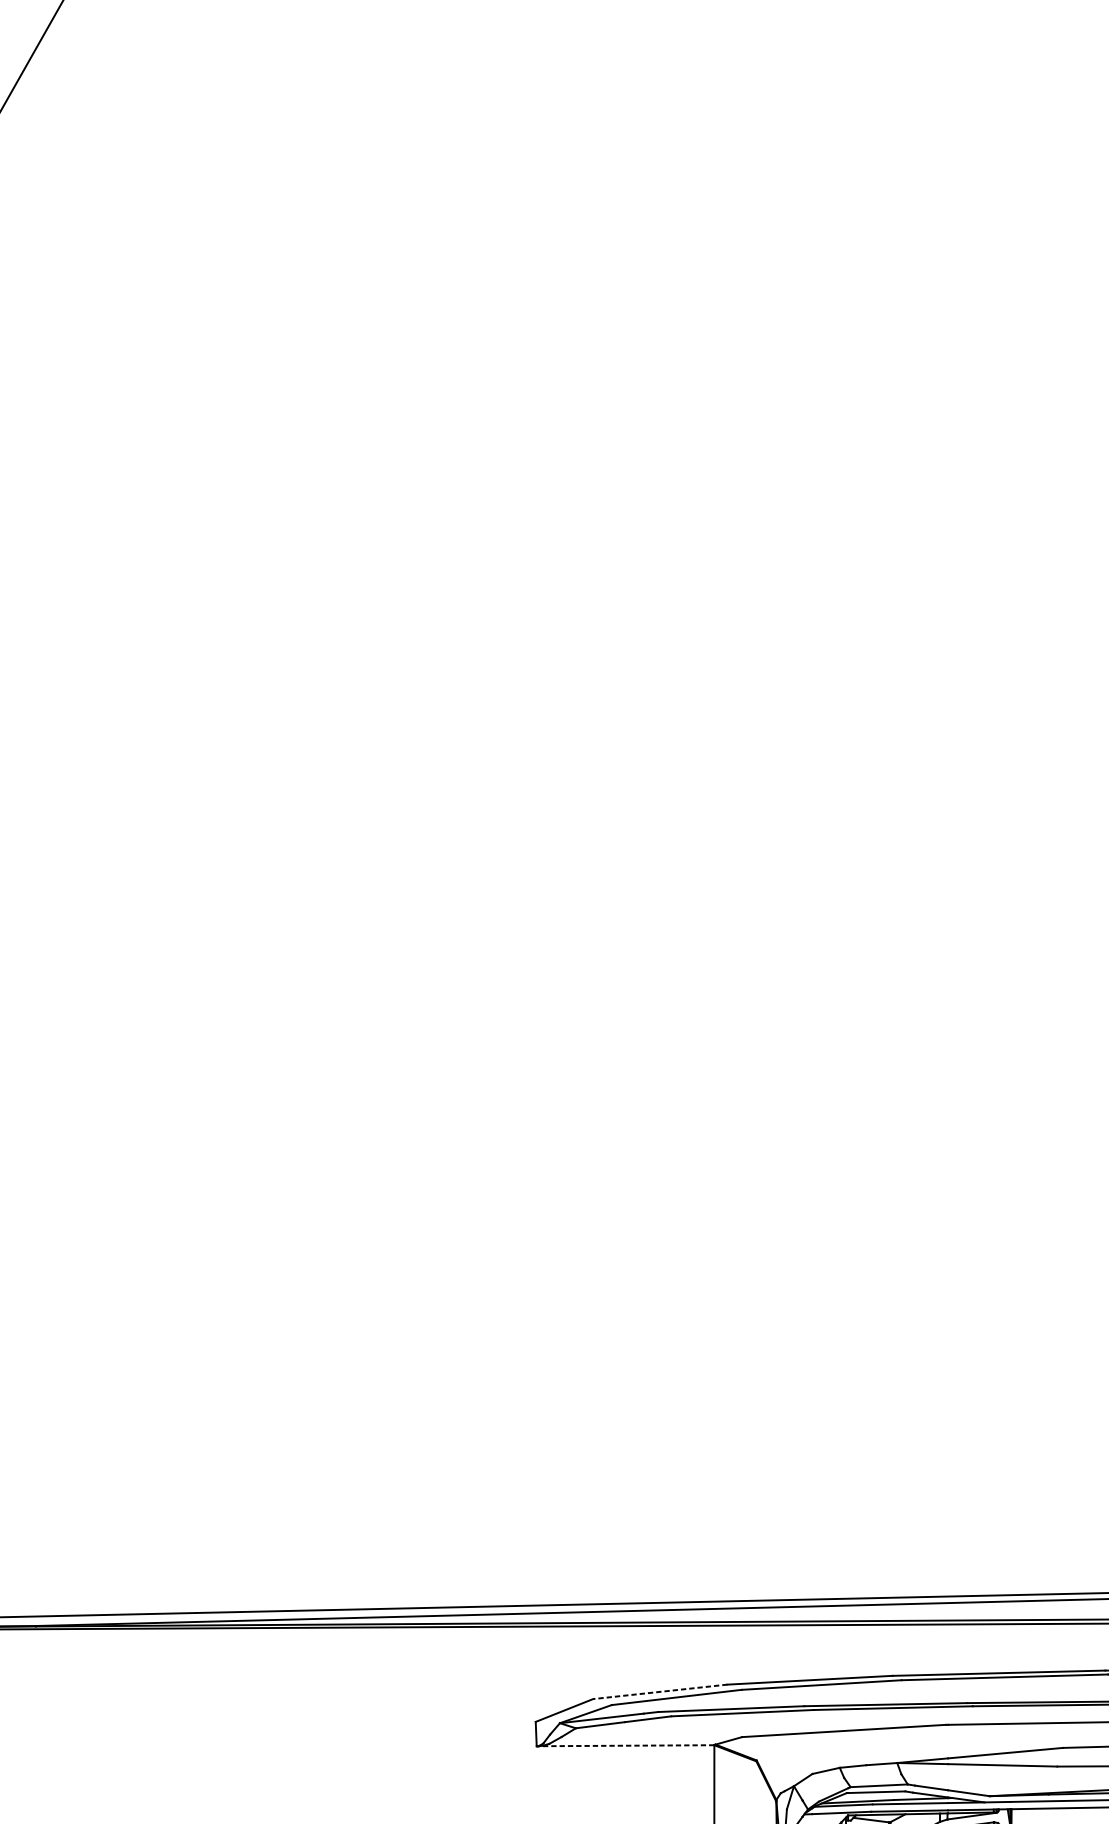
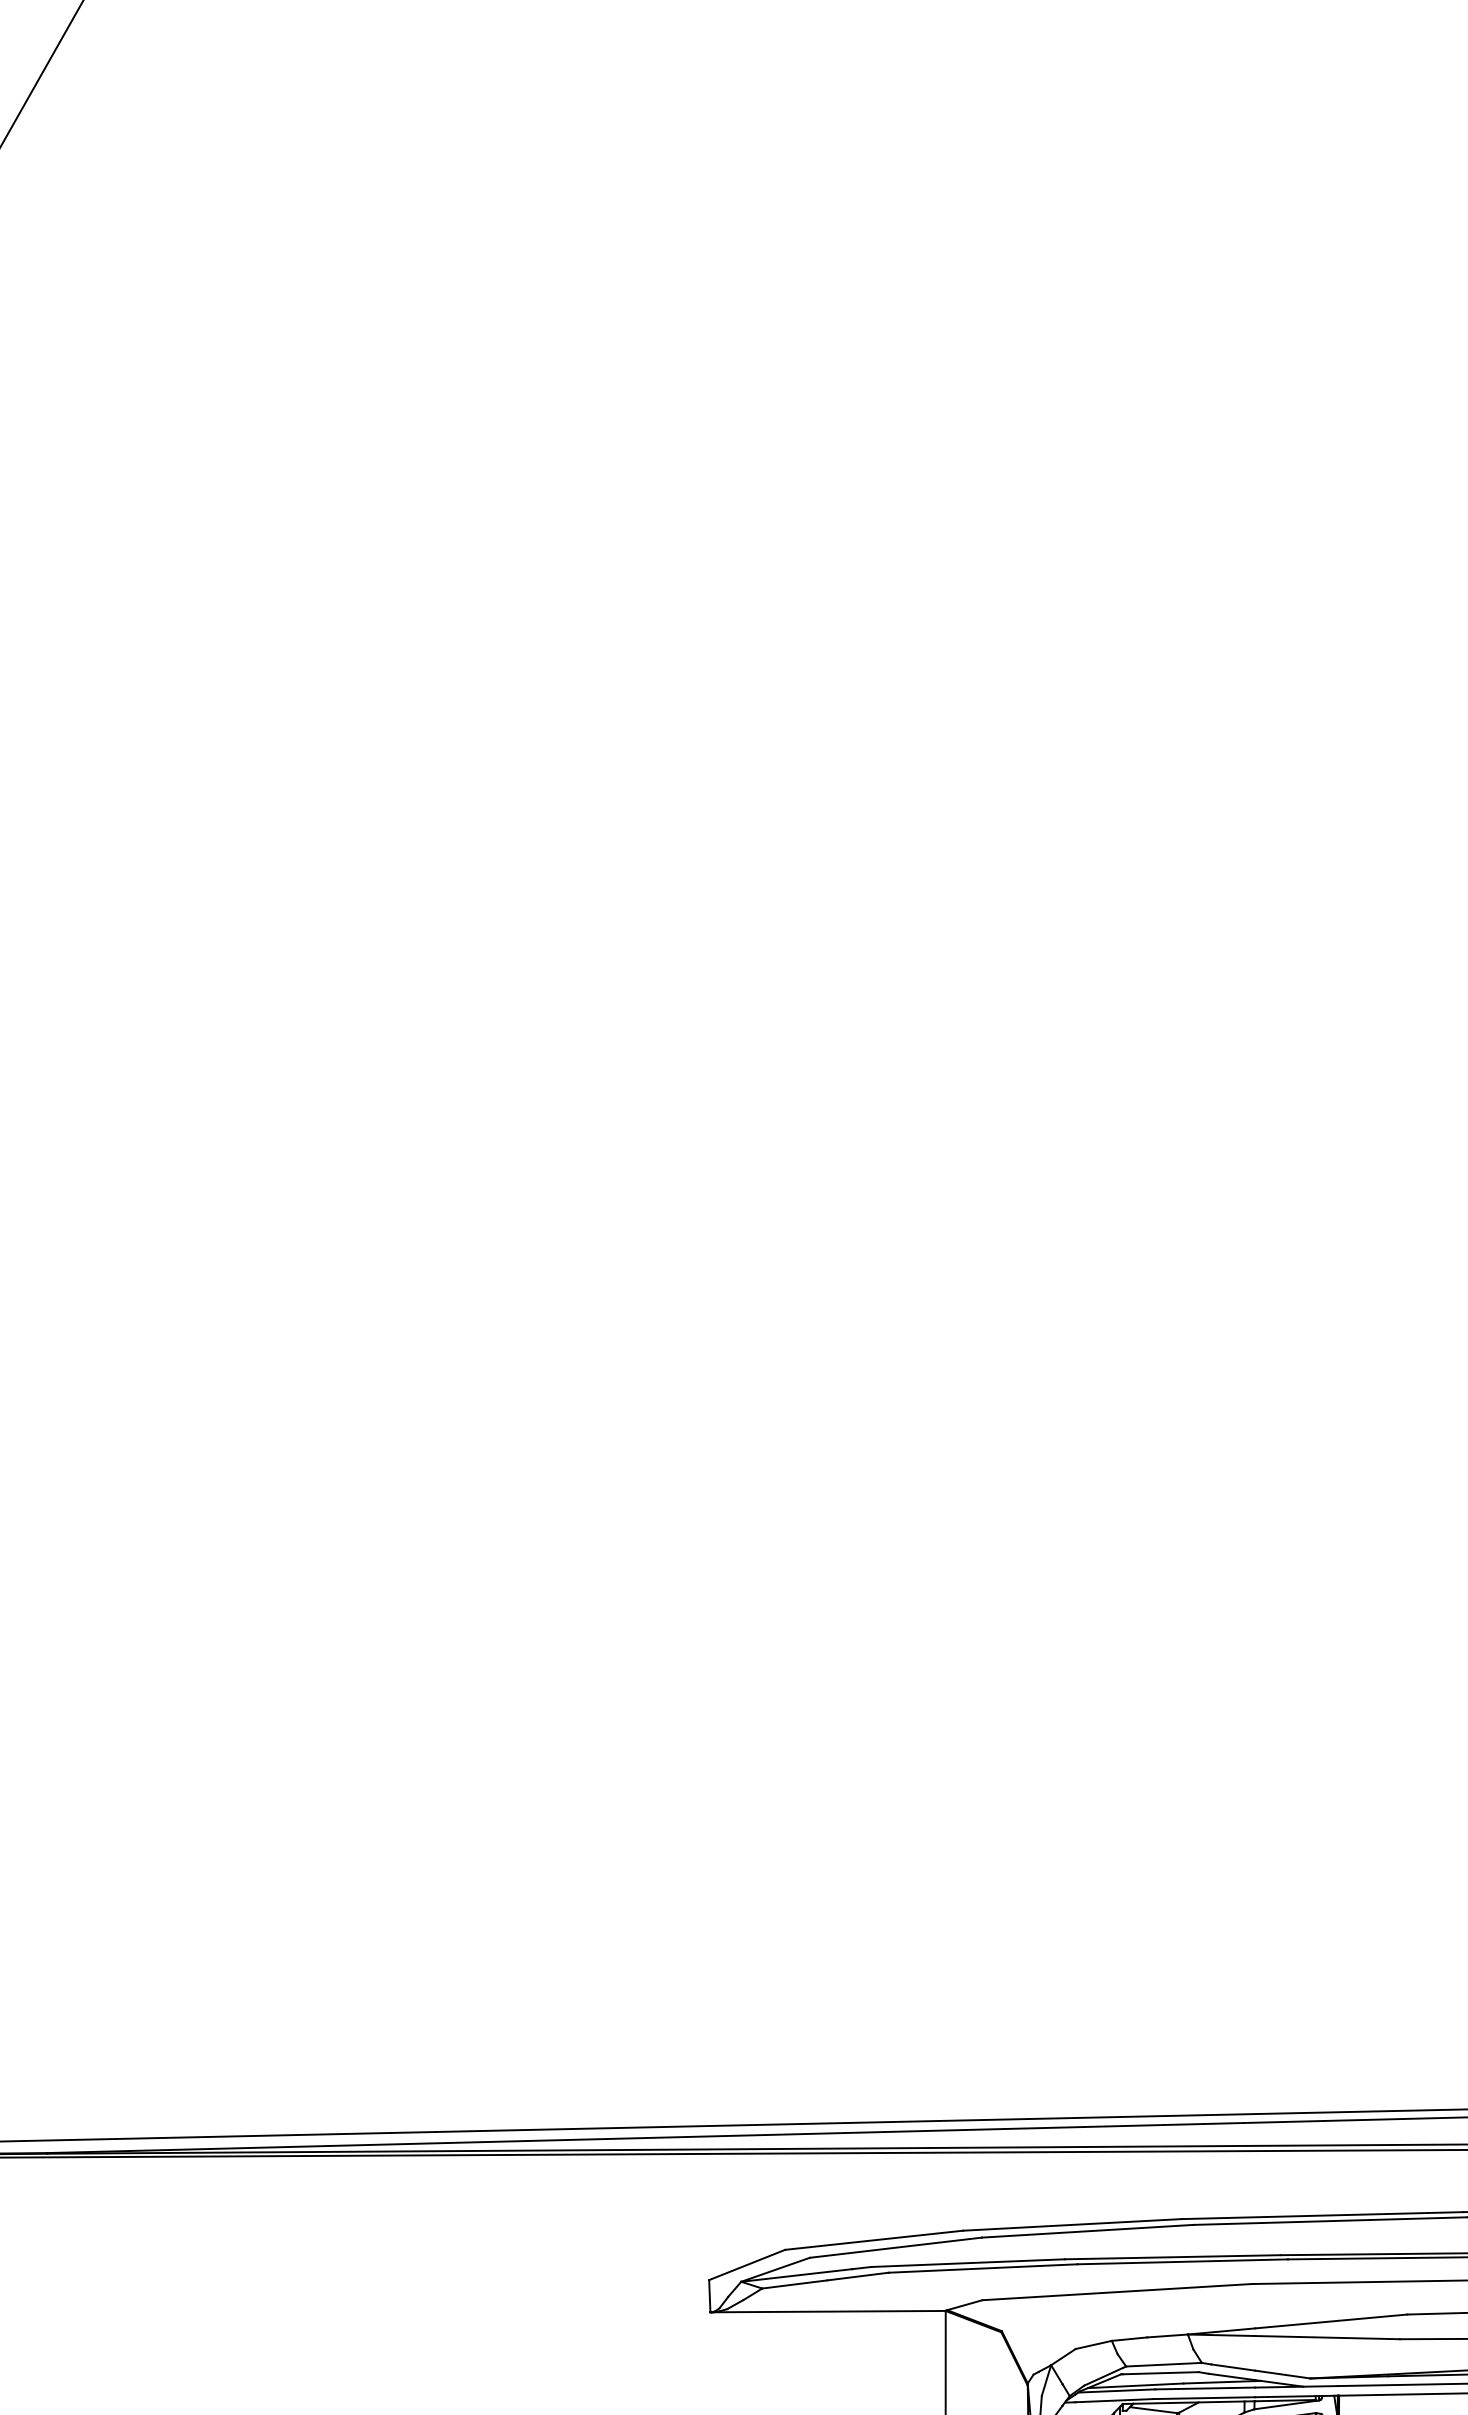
line: (659, 1692) -> (873, 2240), dashed -> solid
line: (625, 1745) -> (828, 2311), dashed -> solid

